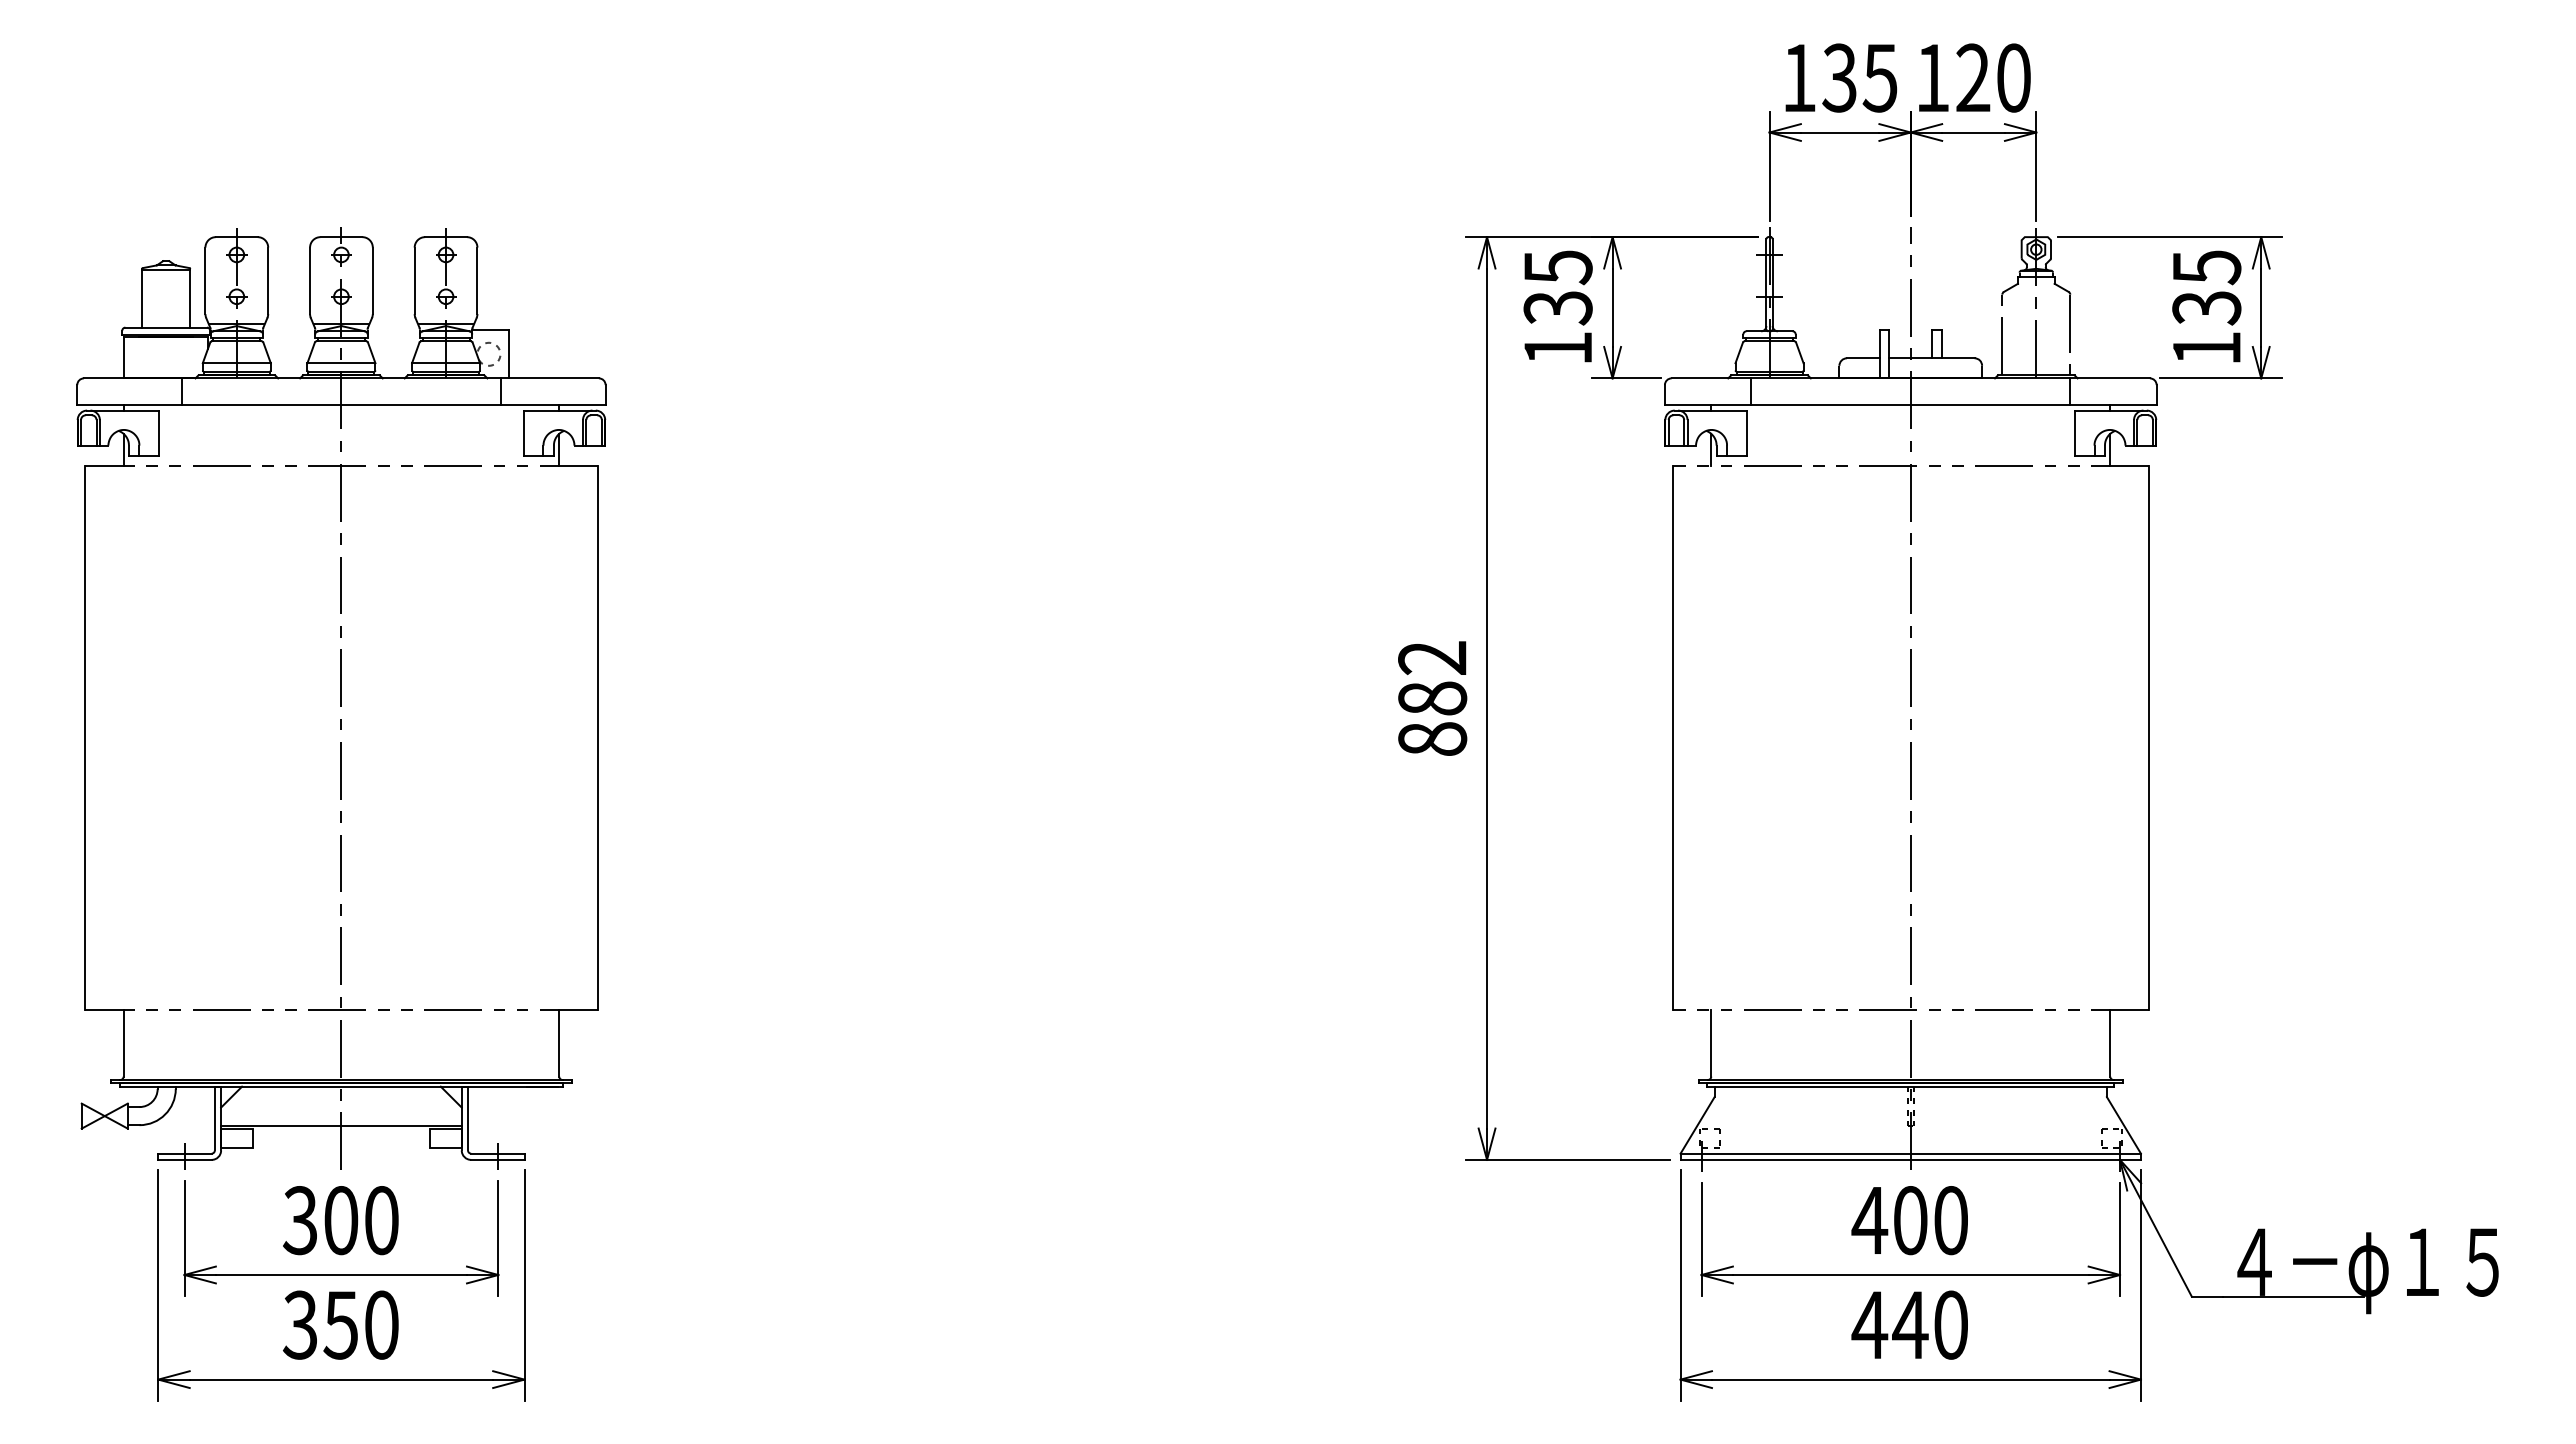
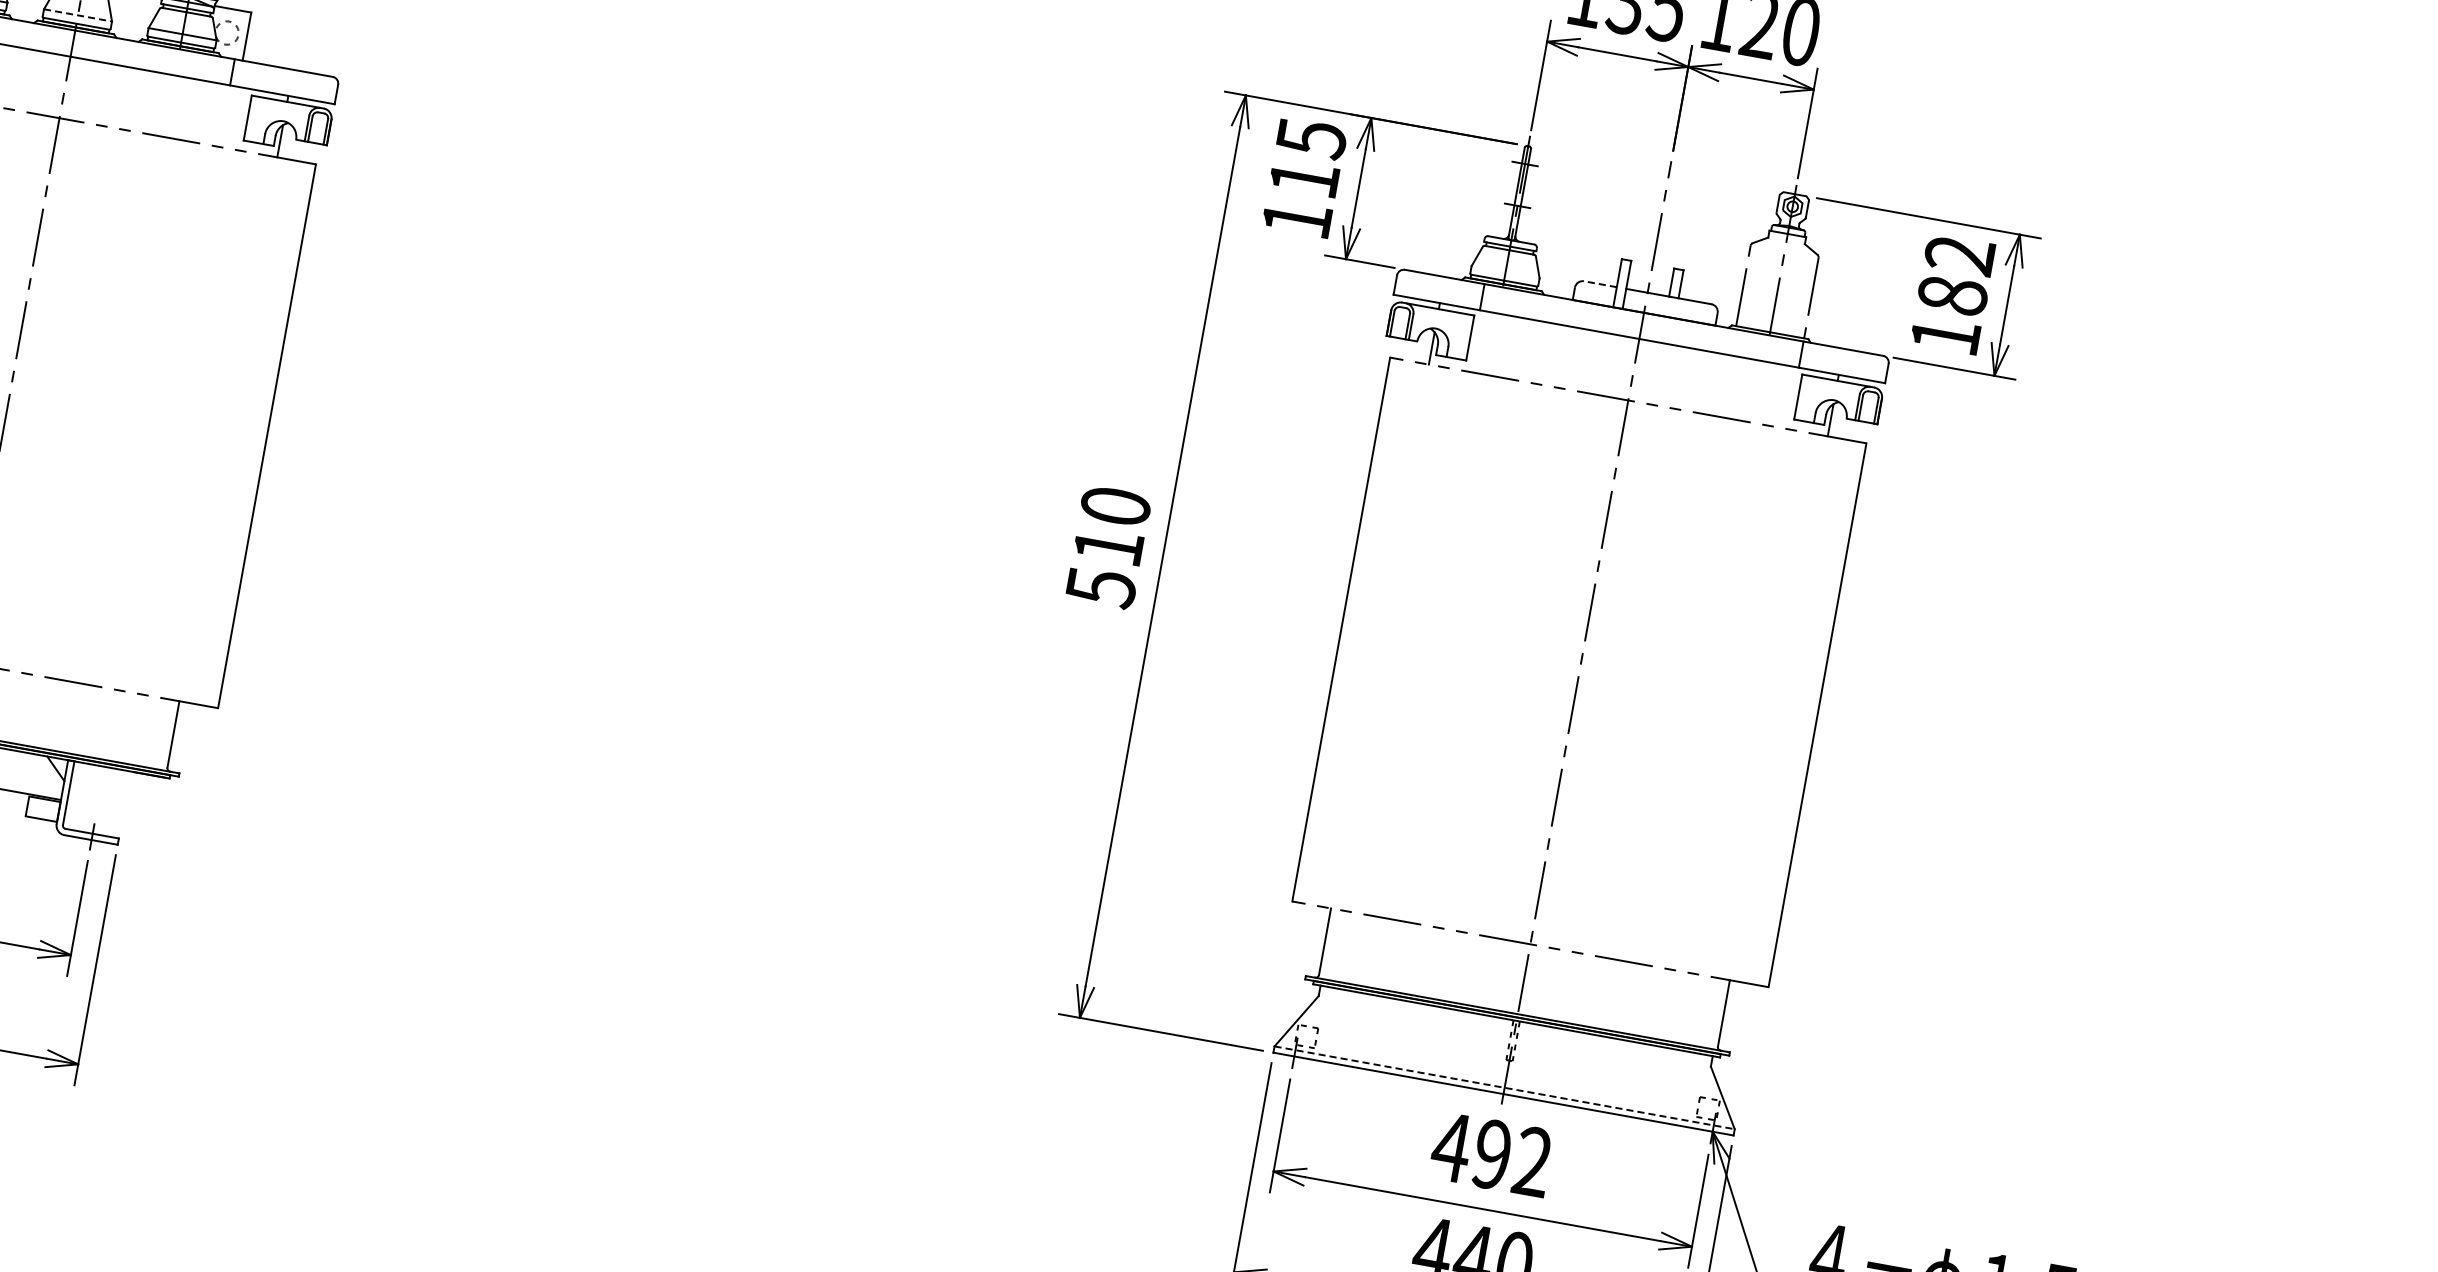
text: (2206, 287) -> (1956, 275), 135 -> 182
text: (1557, 308) -> (1303, 179), 135 -> 115
line: (1862, 358) -> (1599, 284), solid -> dashed
line: (341, 363) -> (78, 15), solid -> dashed
text: (1432, 699) -> (1108, 547), 882 -> 510
line: (1911, 1153) -> (1505, 1087), solid -> dashed
text: (1930, 1220) -> (1512, 1158), 400 -> 492

